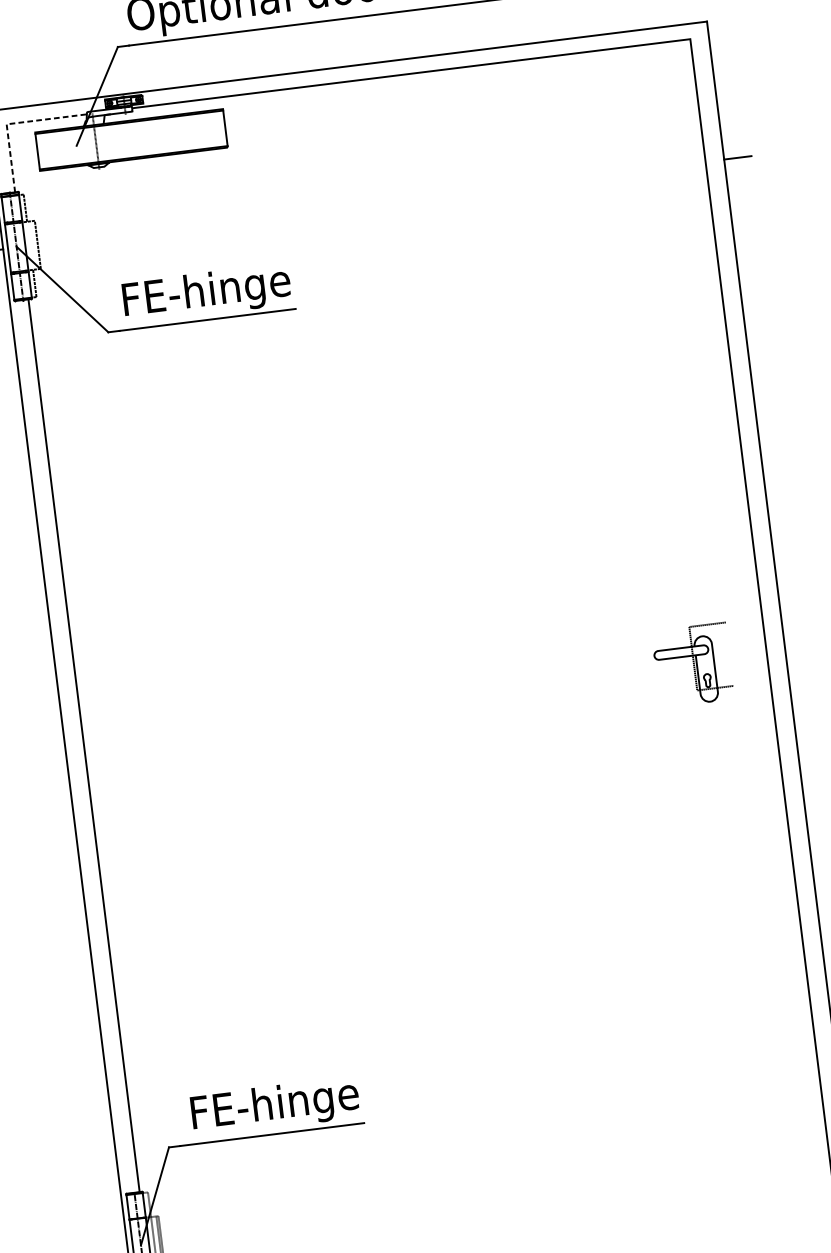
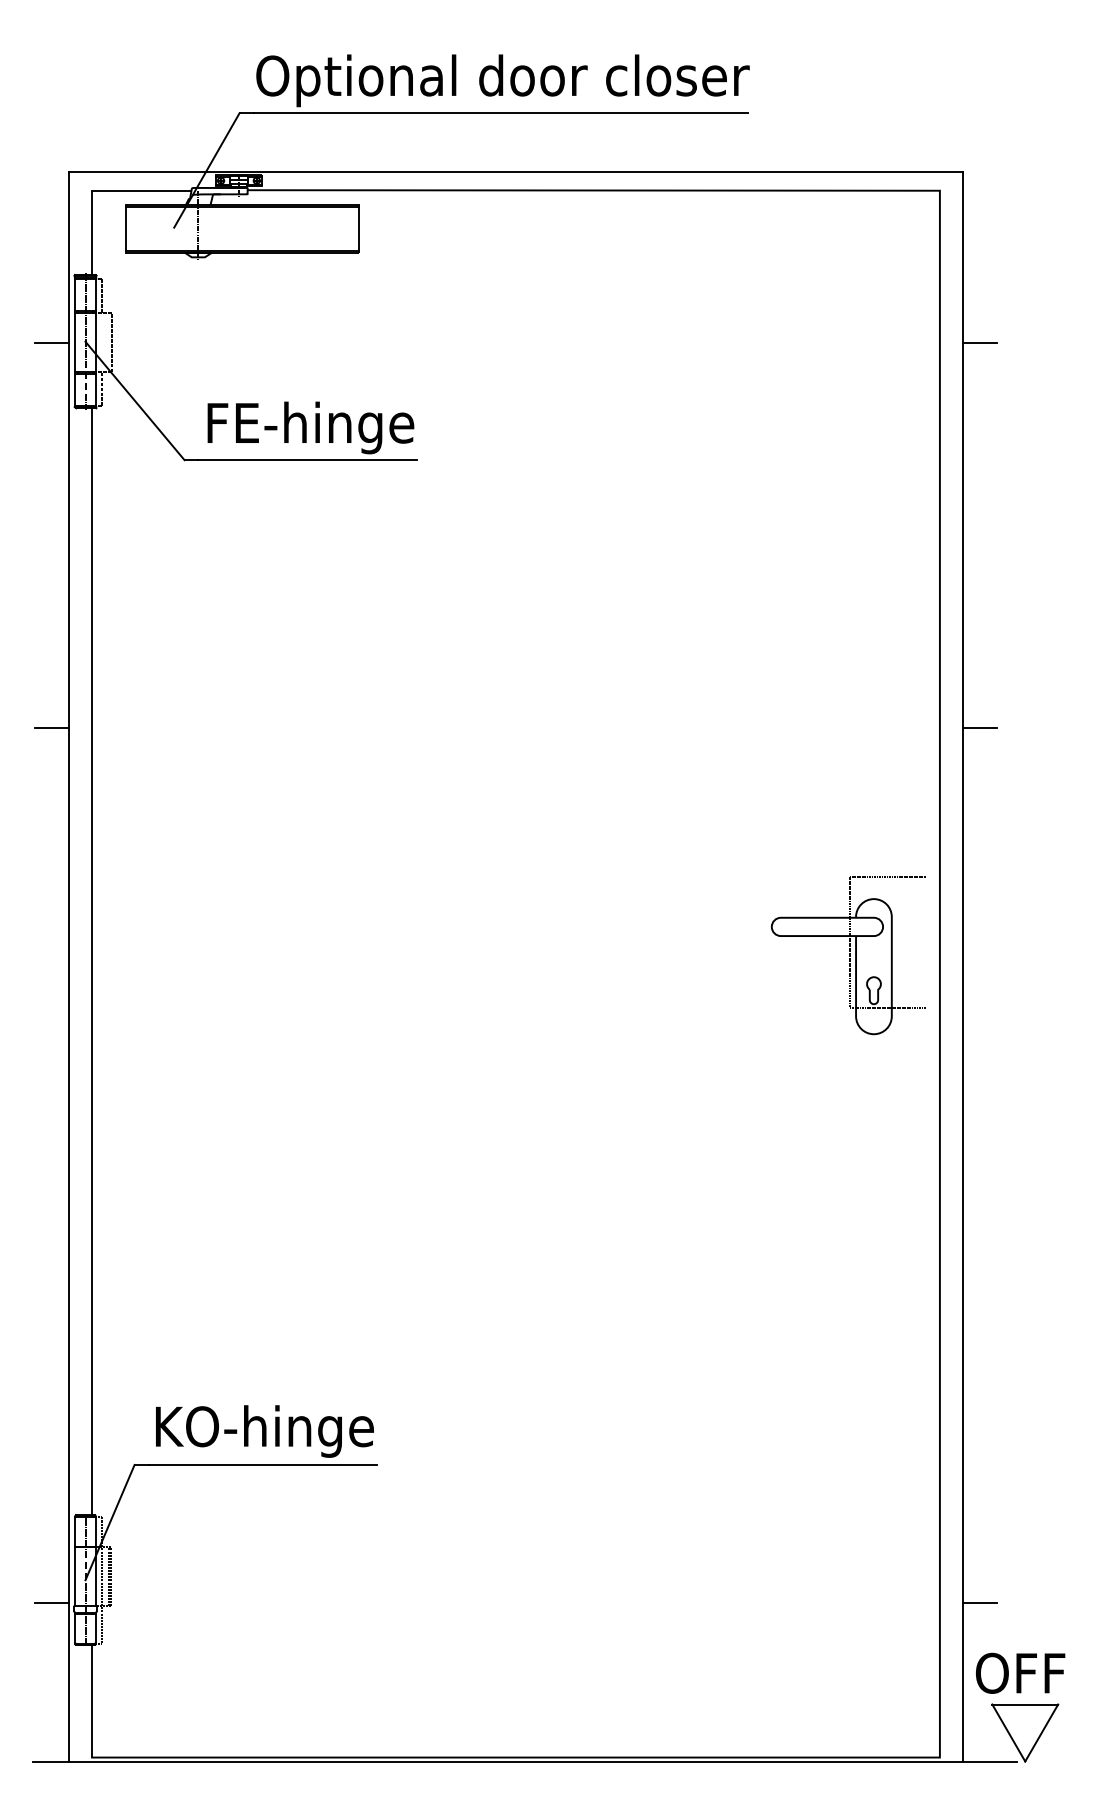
line: (11, 123) -> (98, 190), dashed -> solid
line: (776, 468) -> (979, 728), added
line: (28, 561) -> (51, 728), added
part: (692, 665) -> (847, 955), size x1.67
text: (207, 1111) -> (187, 1426), FE-hinge -> KO-hinge

